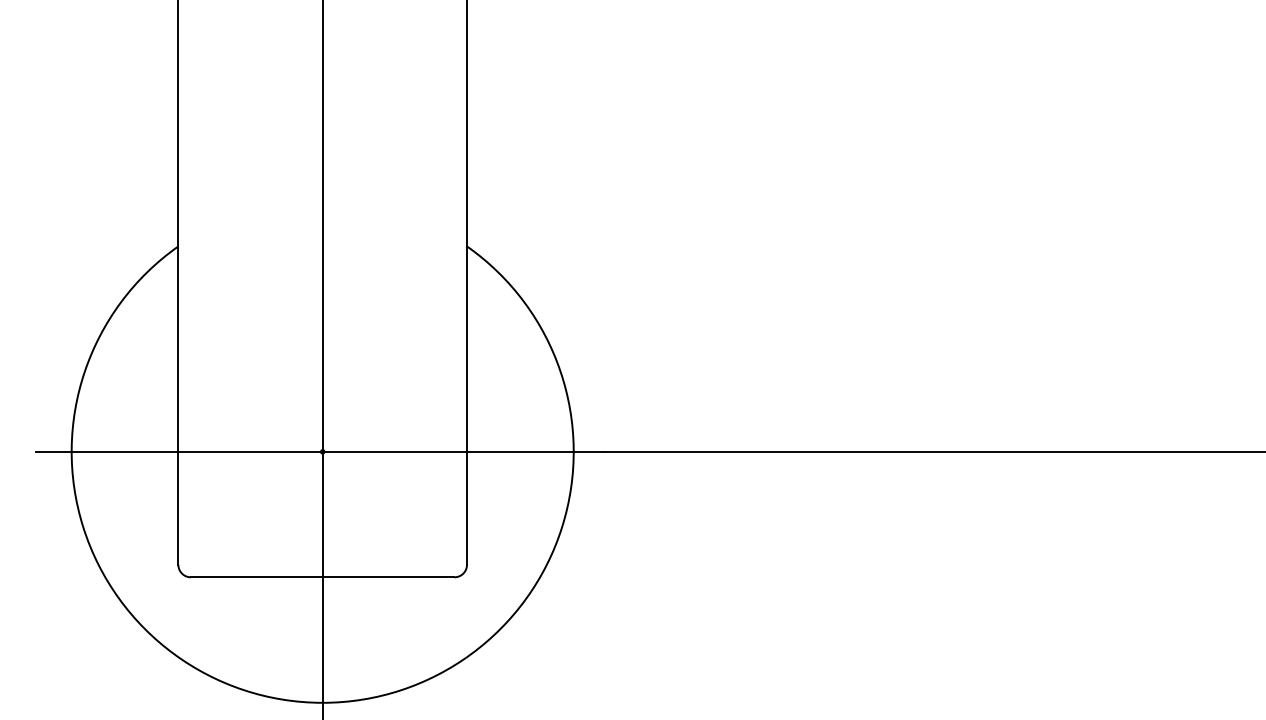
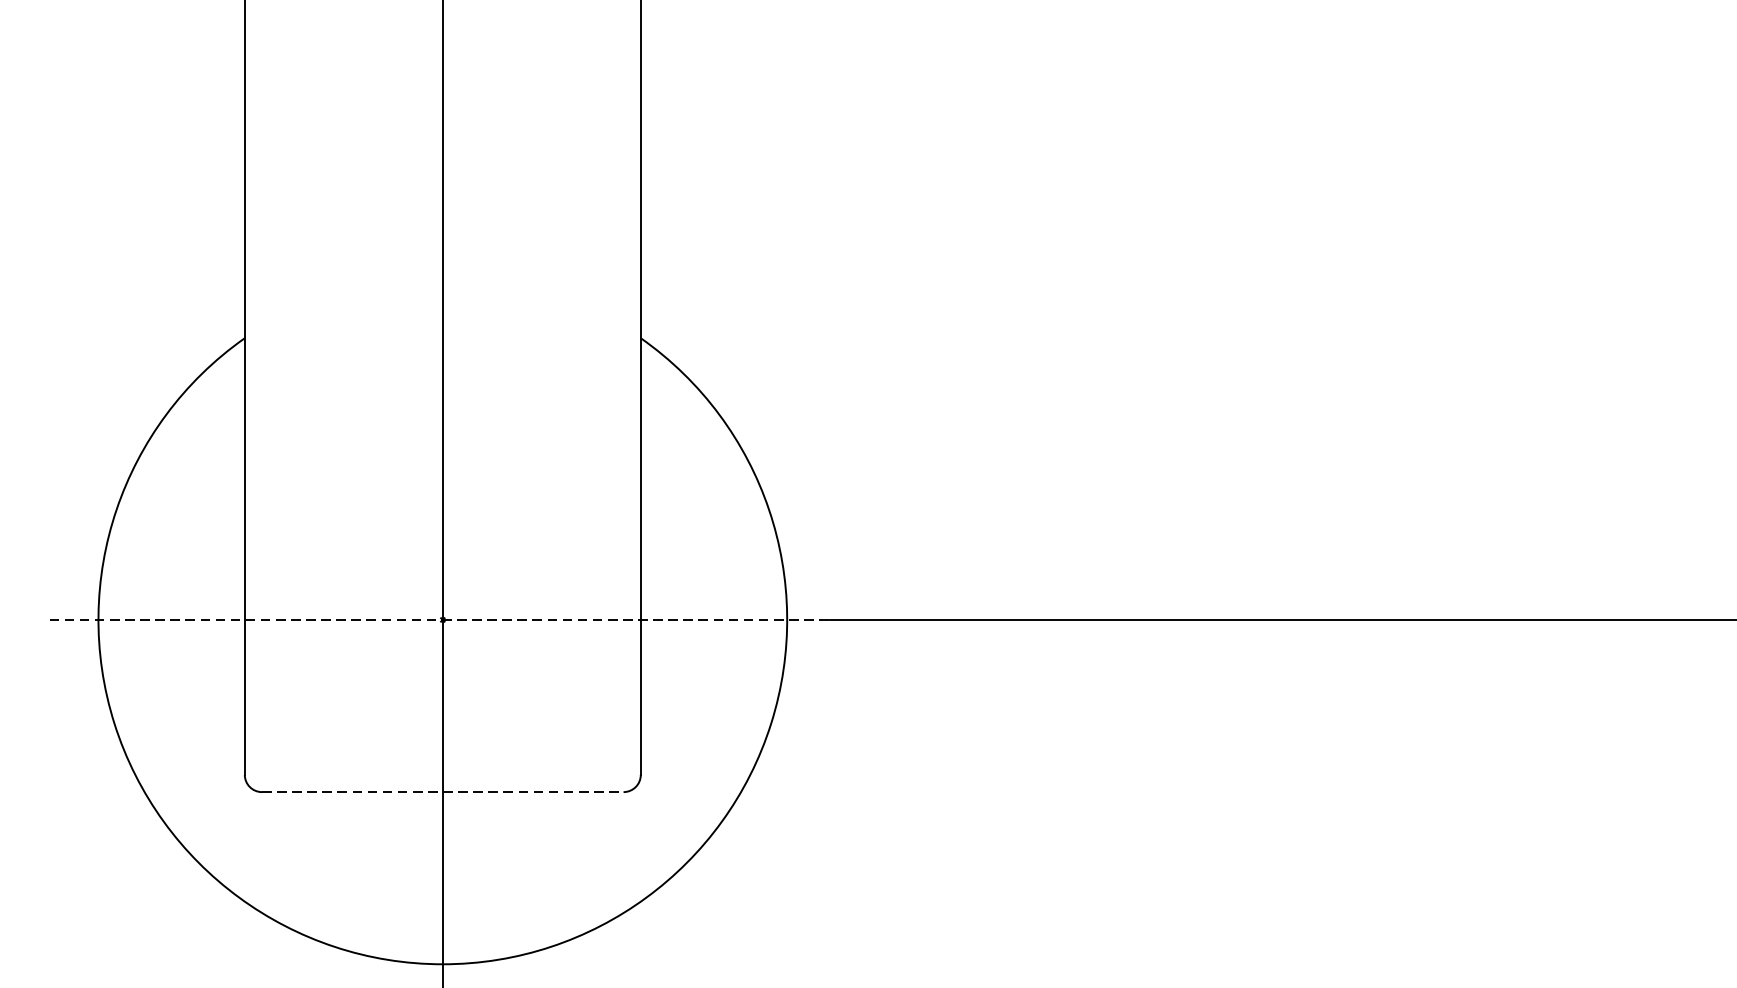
line: (319, 451) -> (438, 619), solid -> dashed
line: (322, 577) -> (442, 792), solid -> dashed

